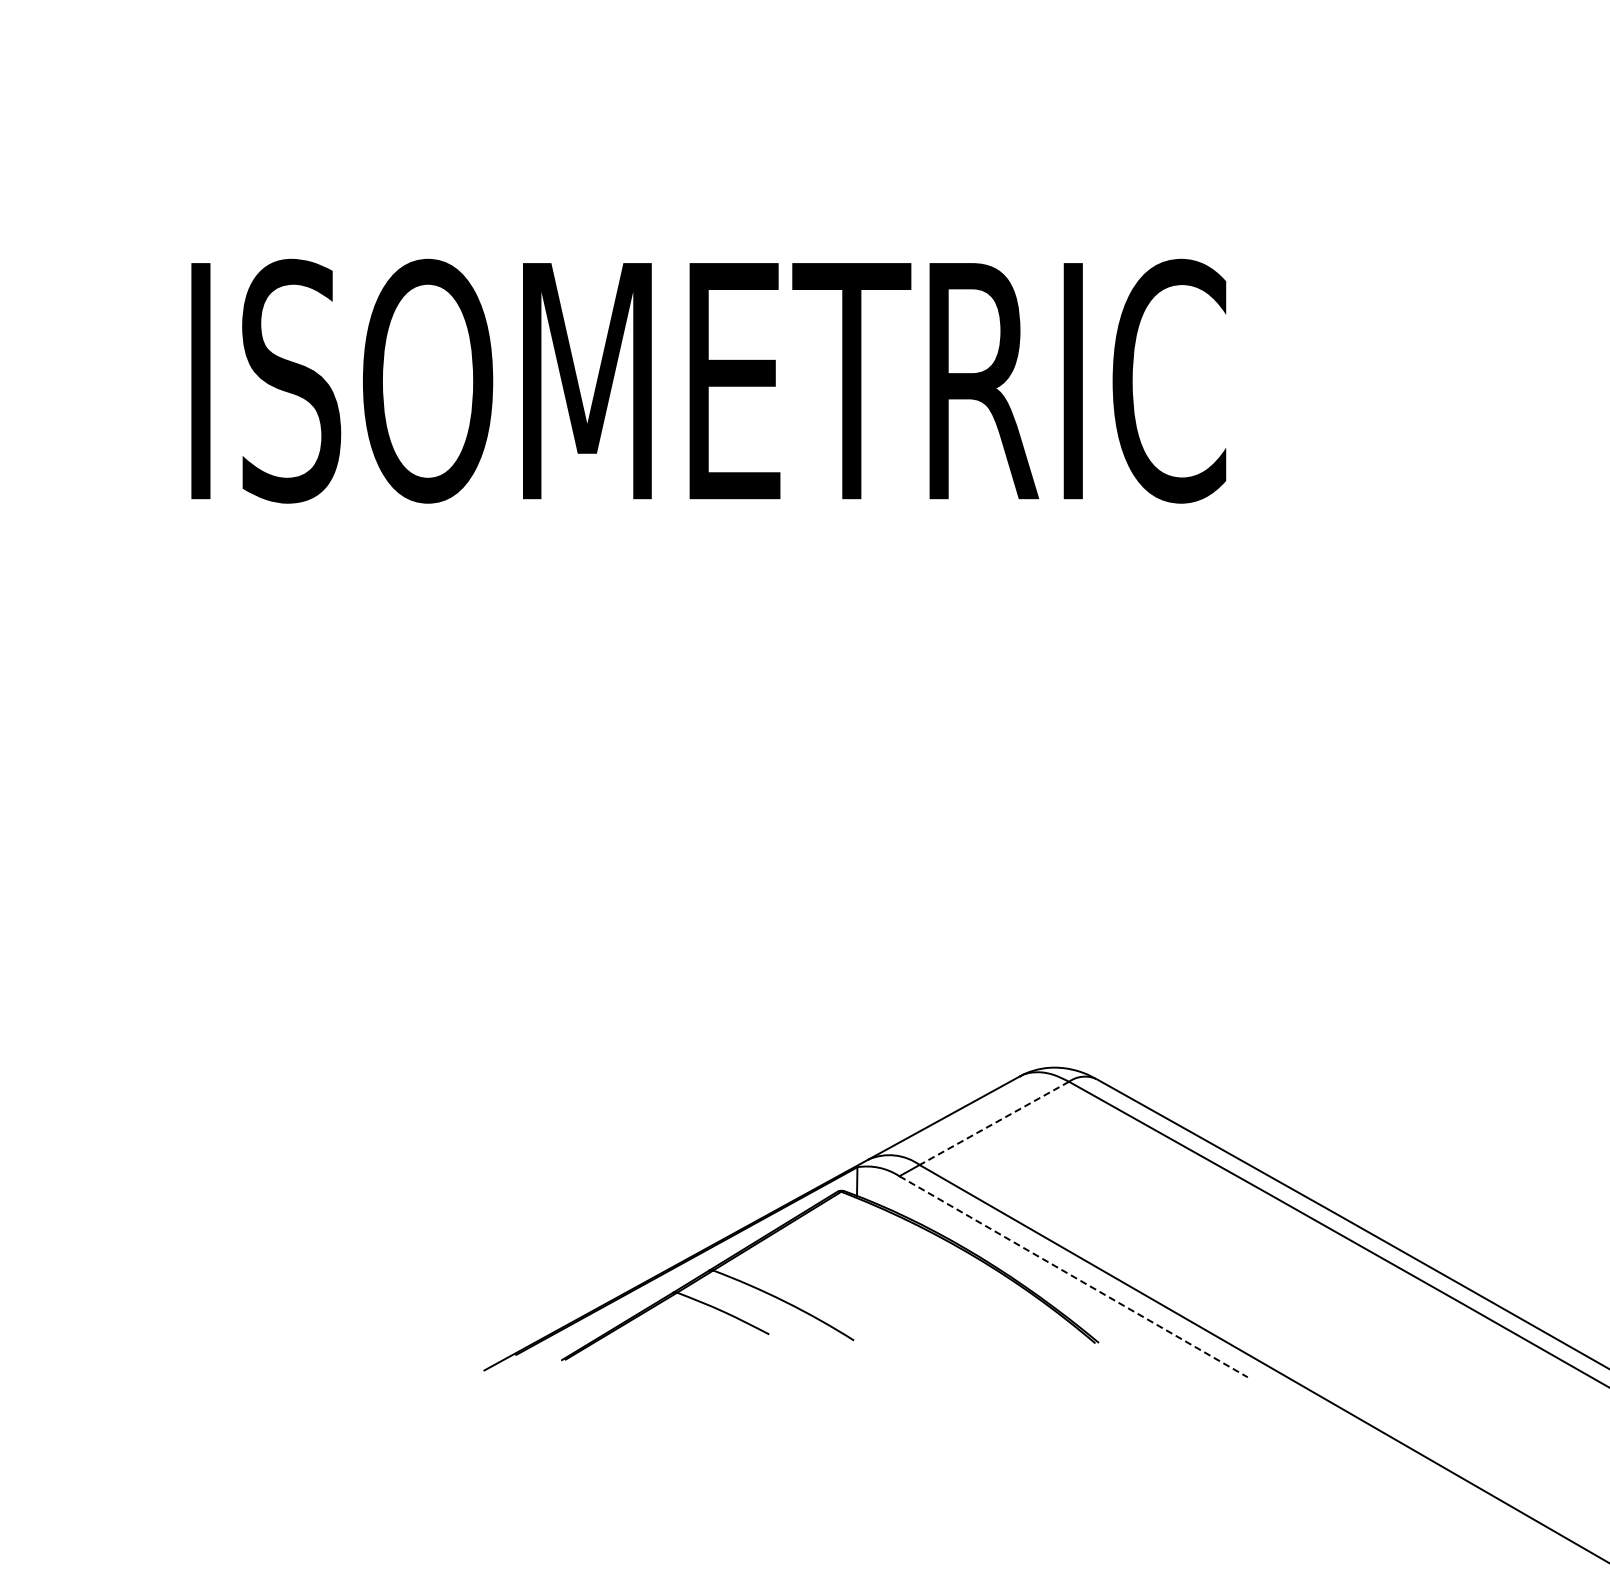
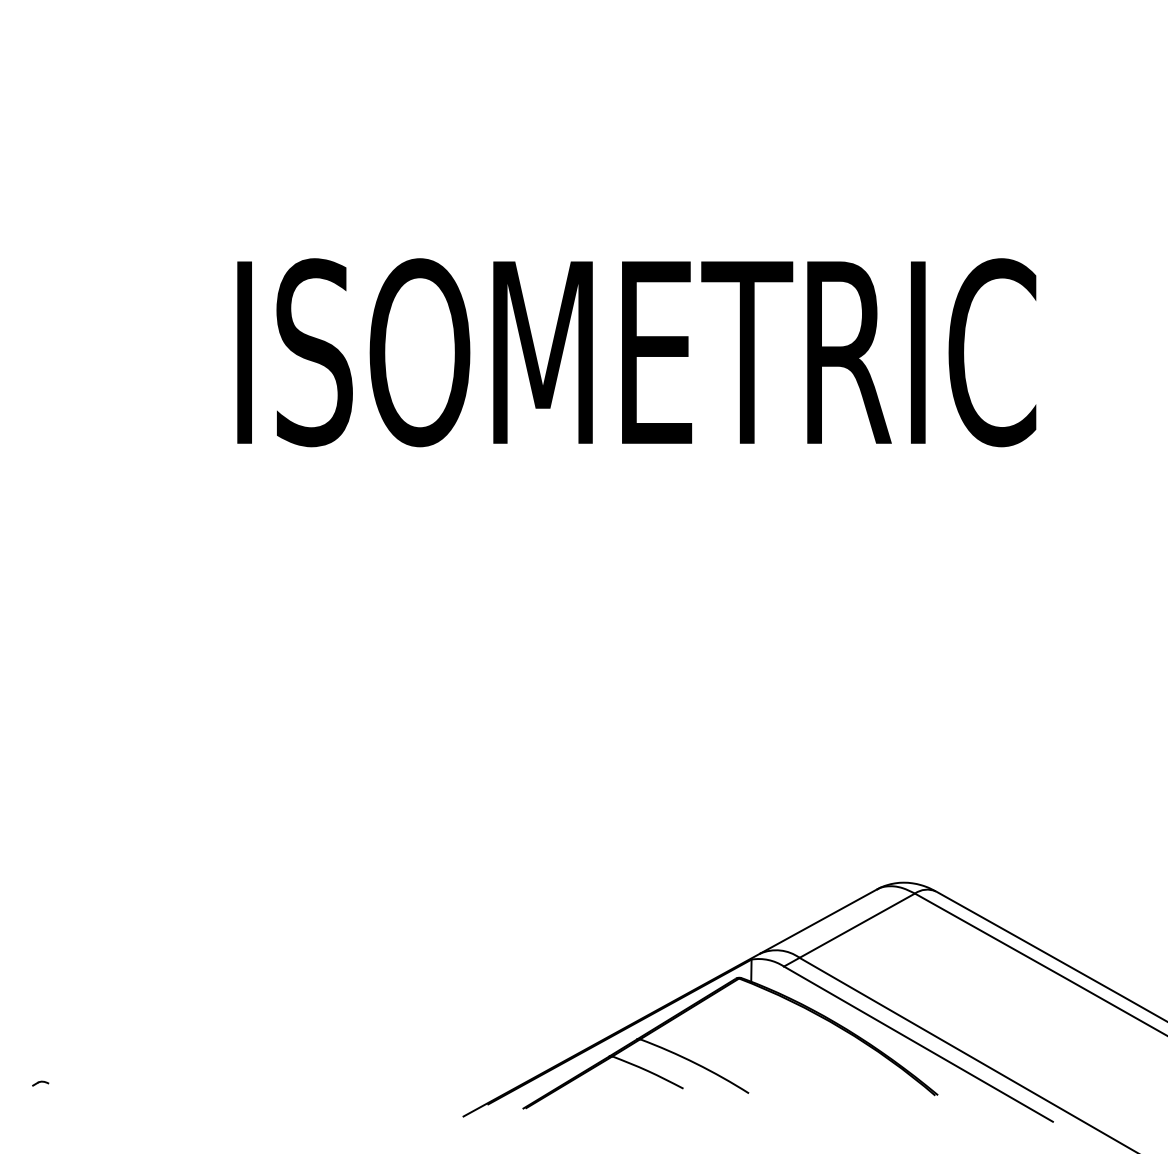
line: (994, 1123) -> (857, 925), dashed -> solid
line: (1074, 1277) -> (919, 1044), dashed -> solid

